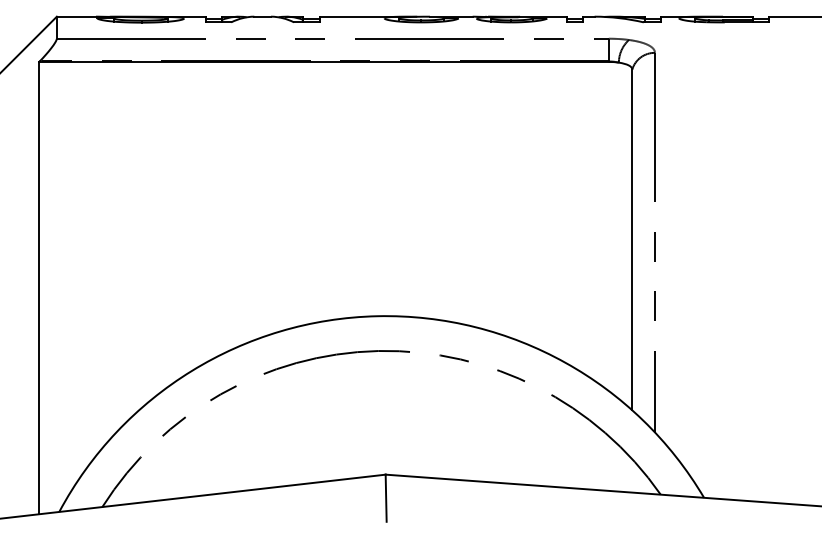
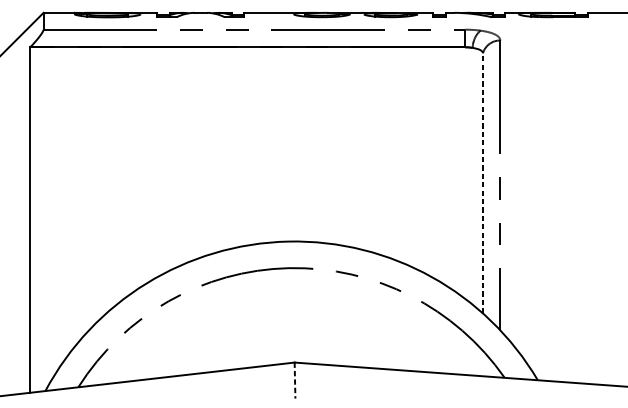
line: (632, 239) -> (483, 183), solid -> dashed
line: (386, 498) -> (295, 380), solid -> dashed

